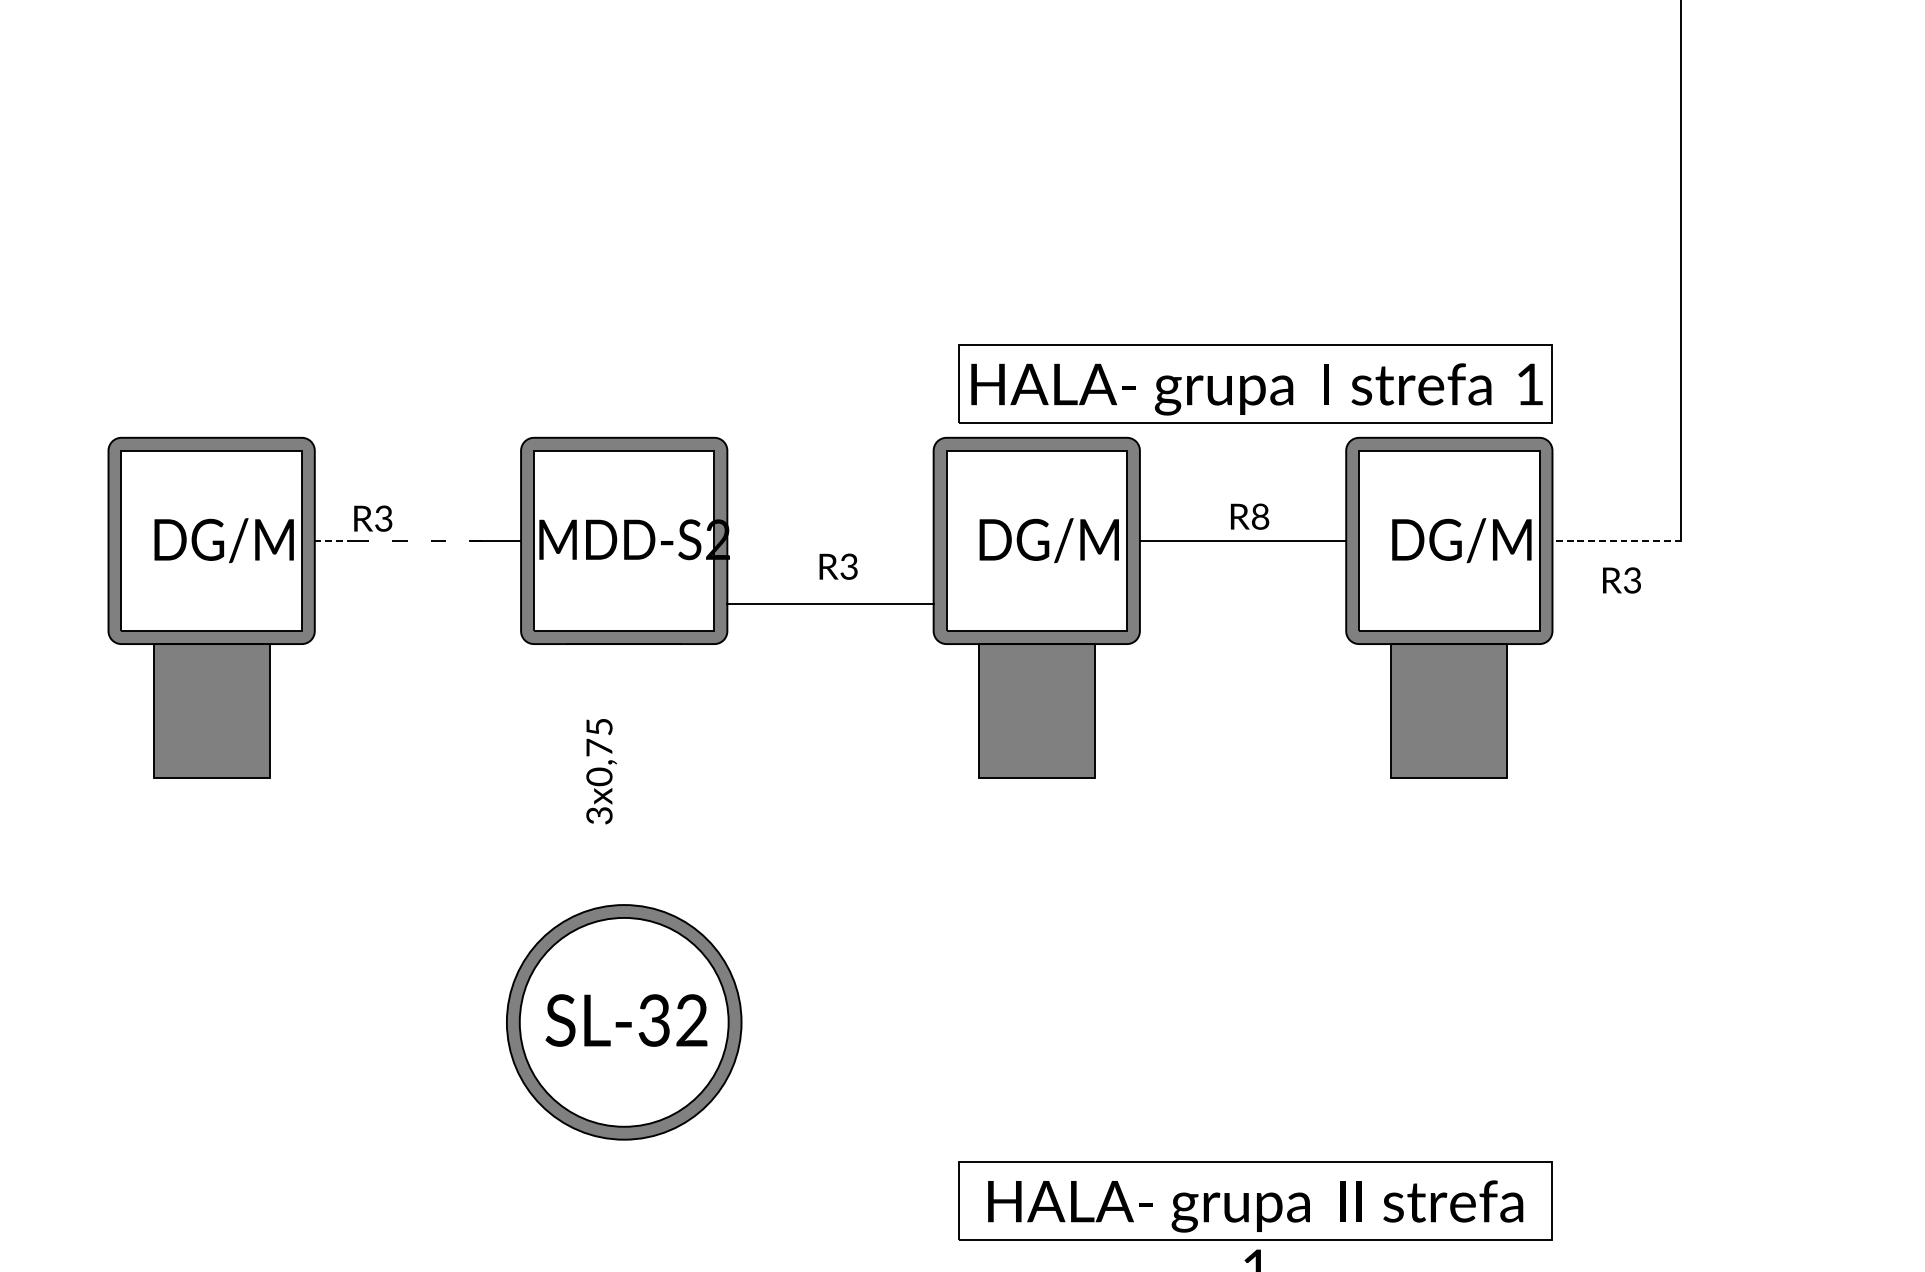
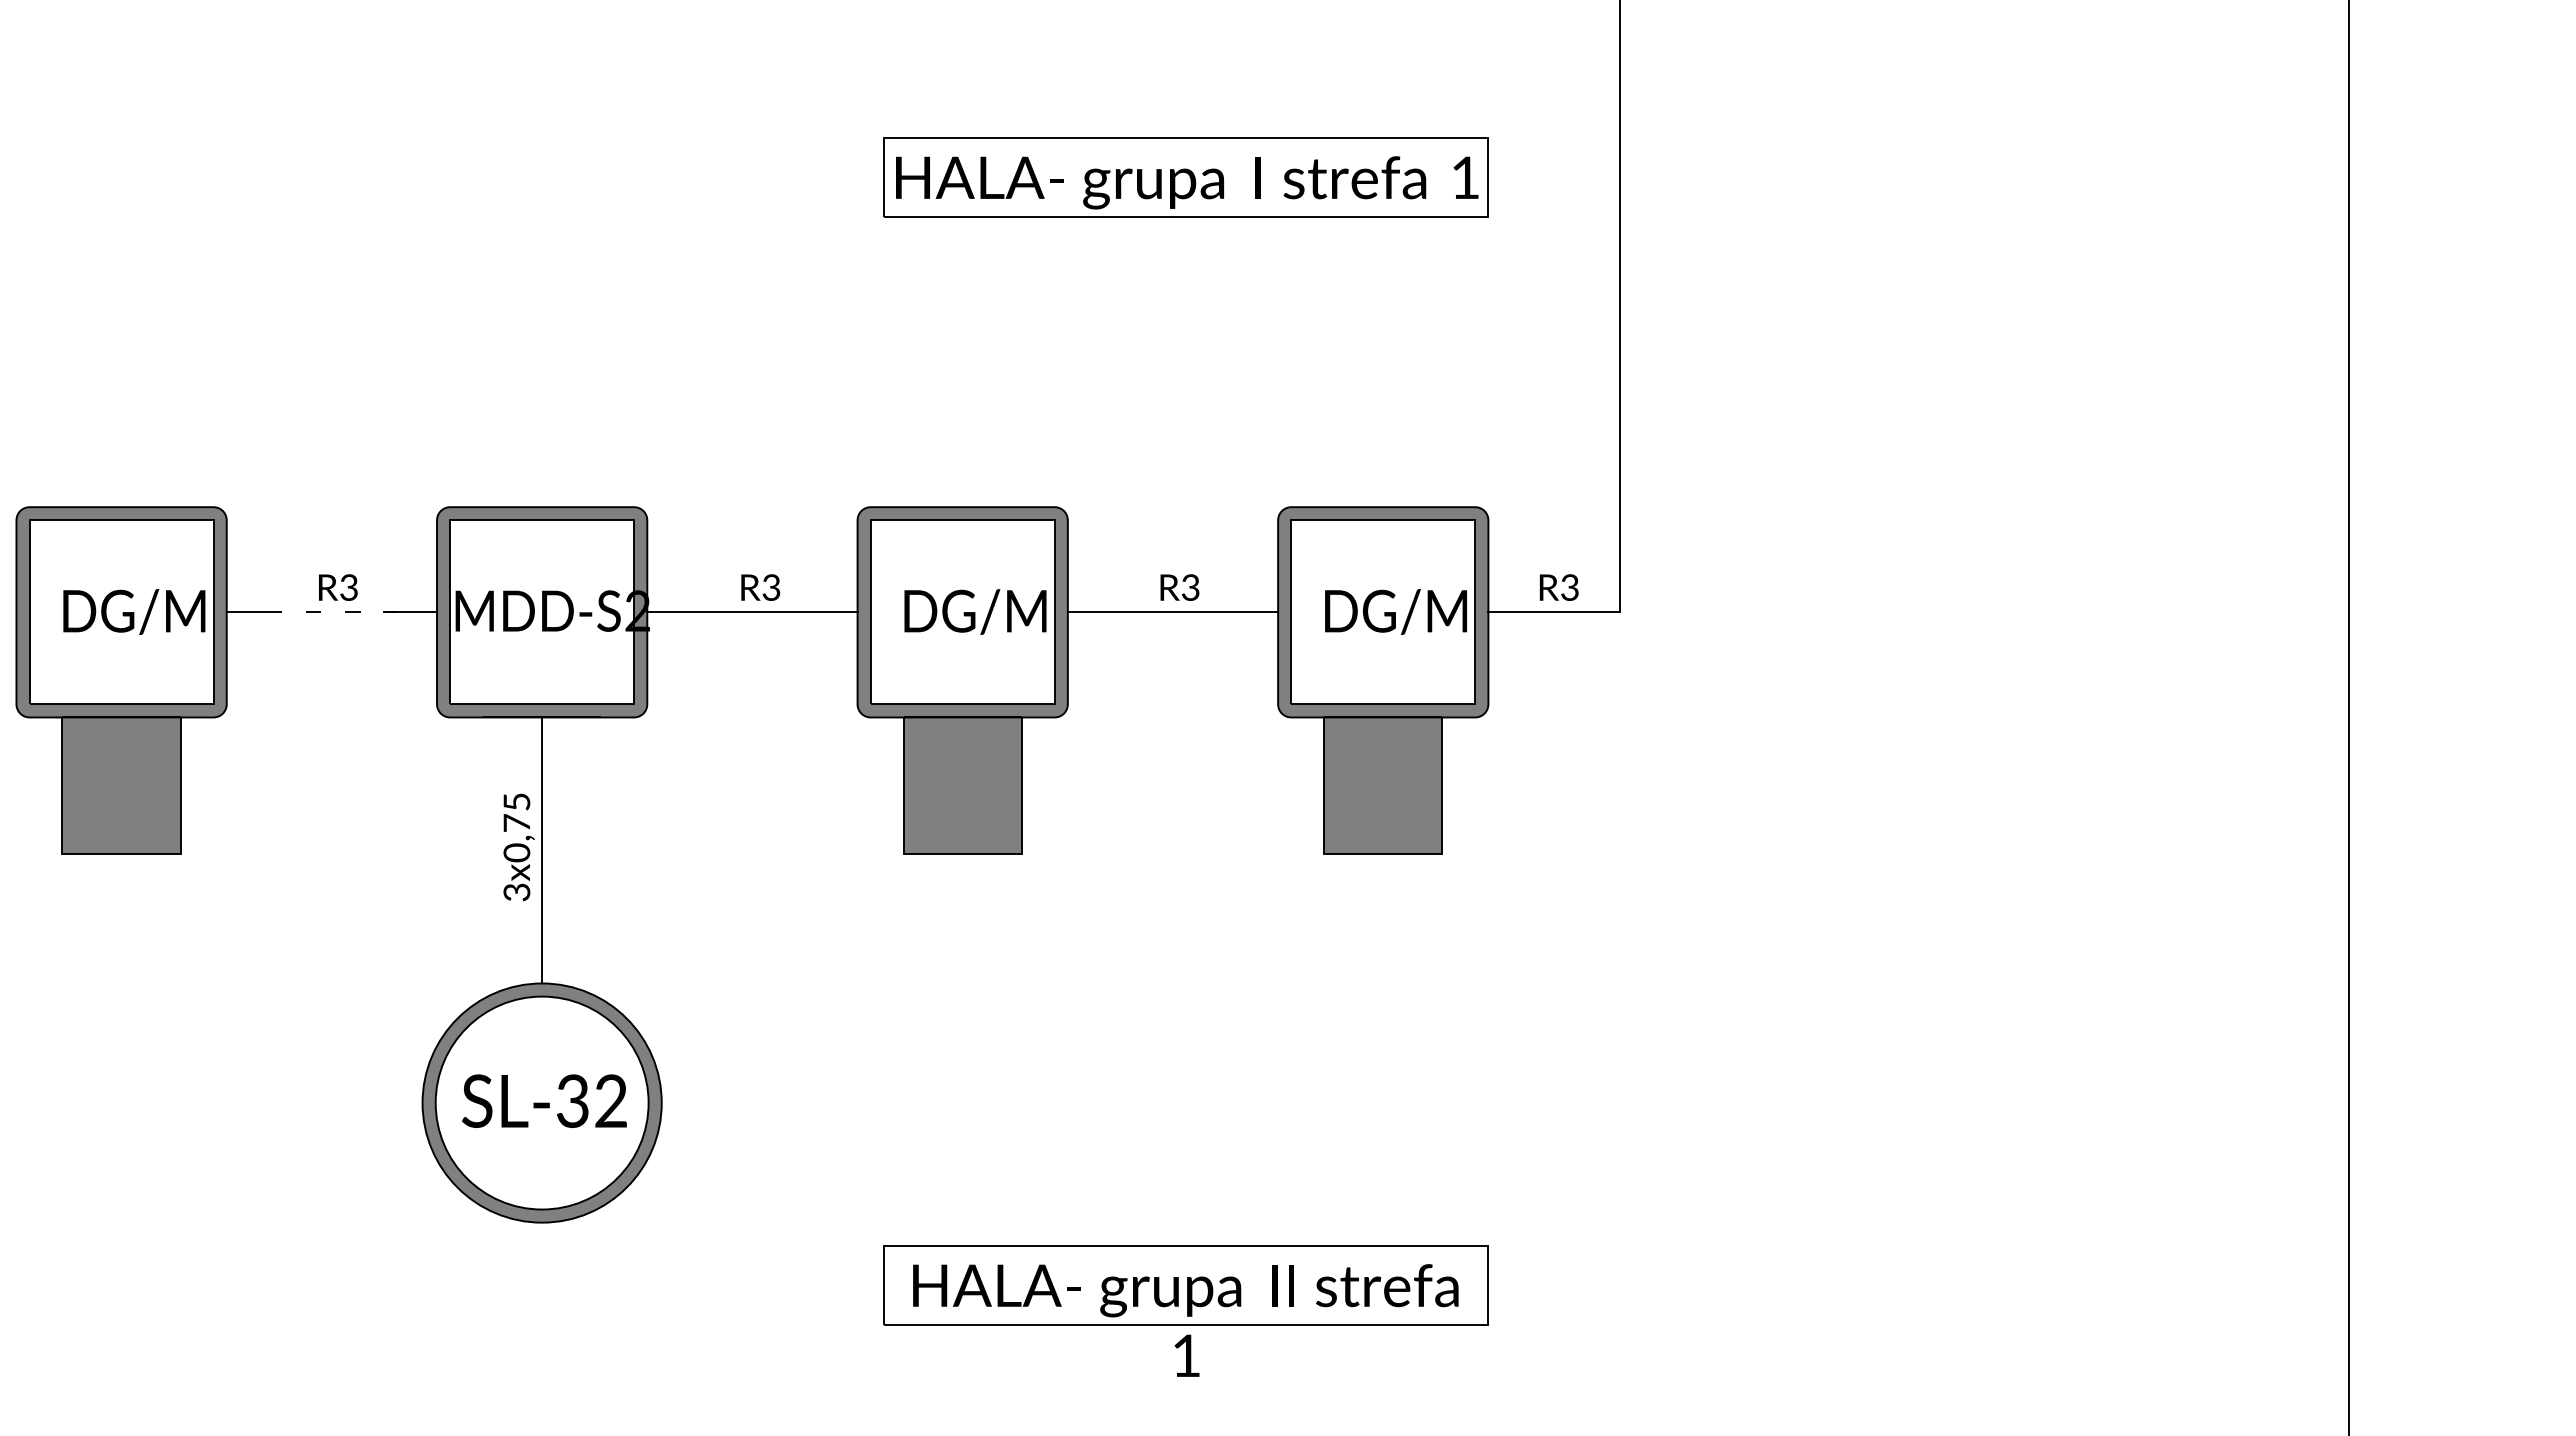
part: (1255, 384) -> (1185, 177), moved
text: (1260, 516) -> (1190, 587), R8 -> R3
text: (373, 518) -> (338, 587), moved
line: (334, 541) -> (246, 612), dashed -> solid
line: (1617, 541) -> (1554, 612), dashed -> solid
text: (838, 566) -> (760, 587), moved
text: (1621, 580) -> (1558, 587), moved
line: (830, 603) -> (752, 612), moved
line: (624, 774) -> (542, 850), added

